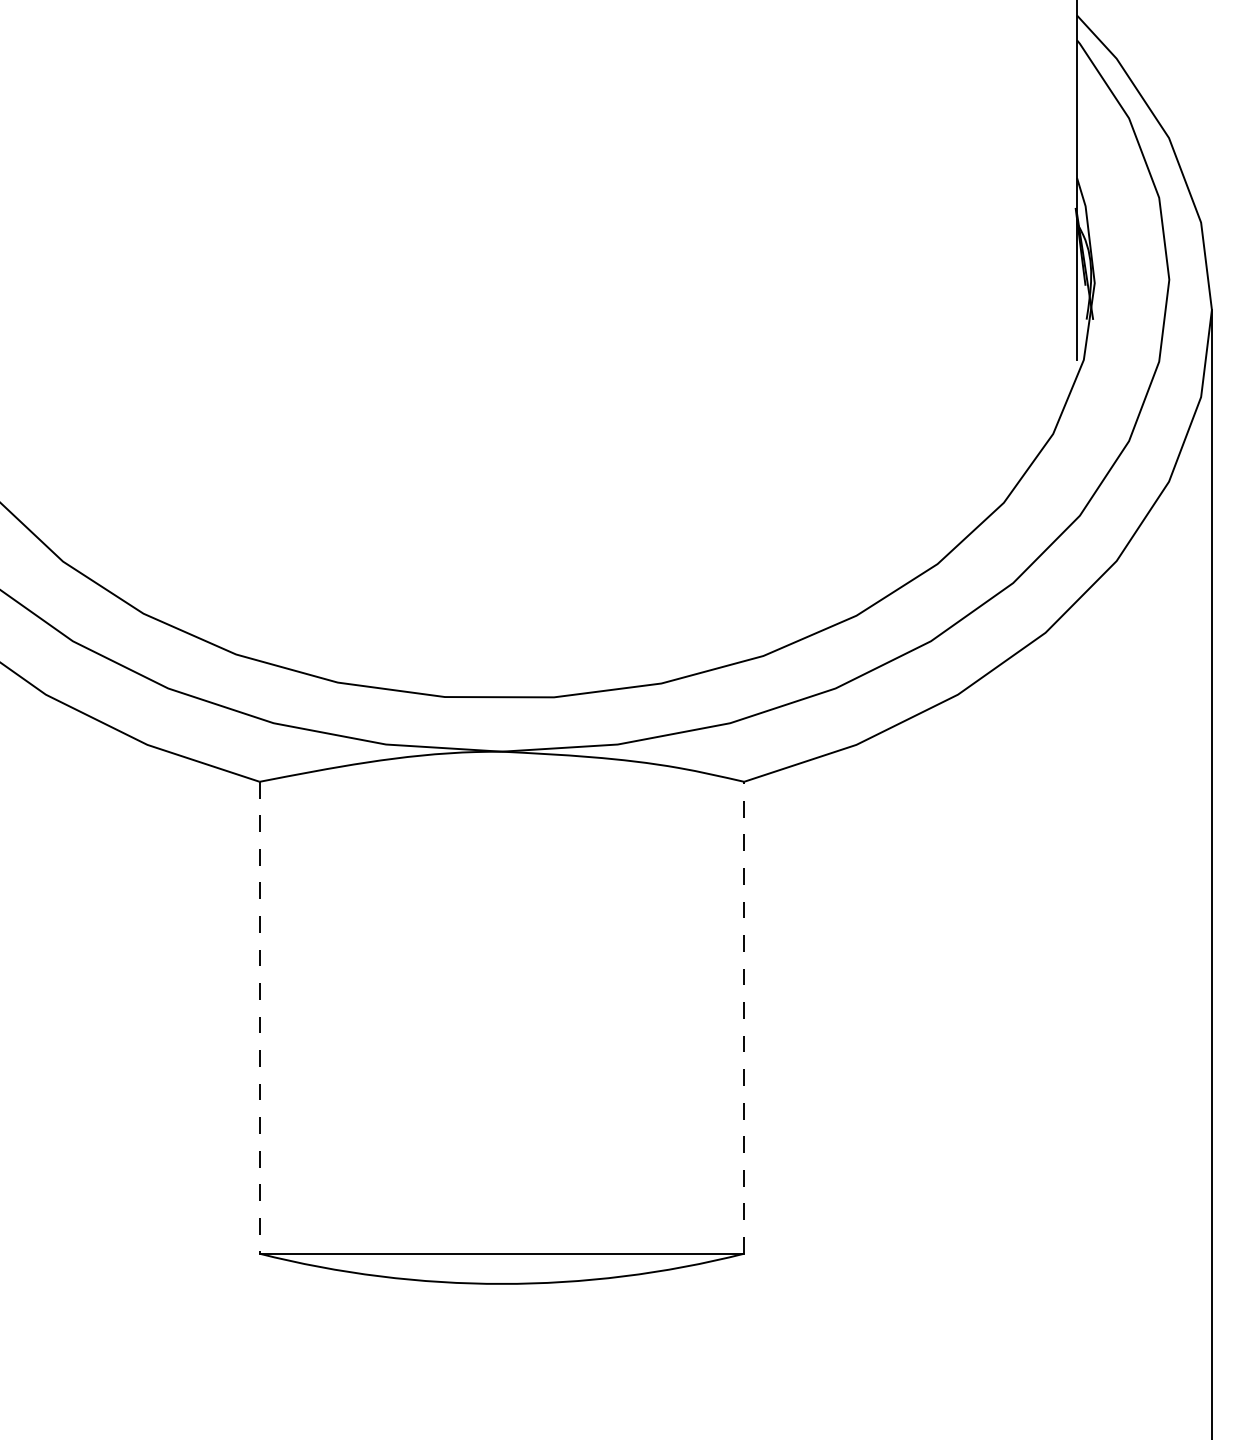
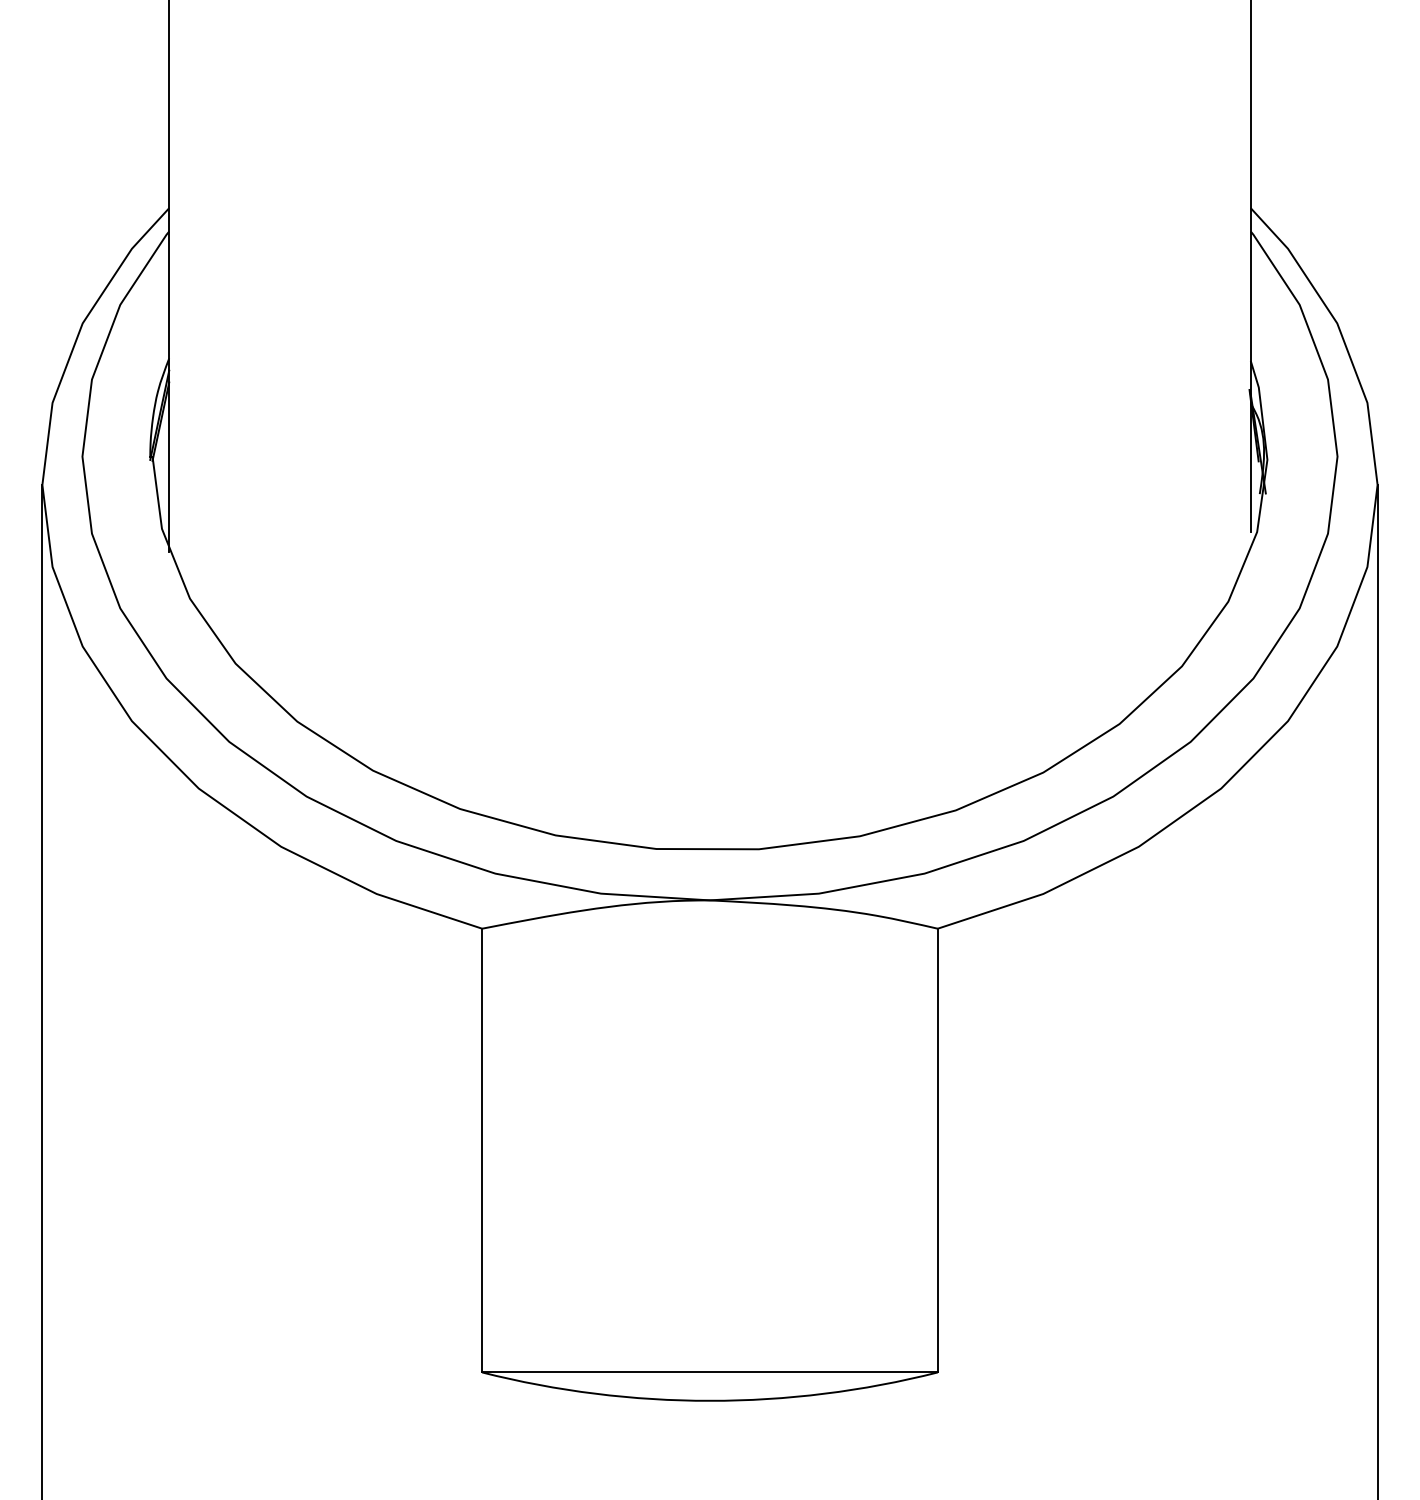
line: (259, 1017) -> (482, 1150), dashed -> solid
line: (743, 1017) -> (937, 1150), dashed -> solid

